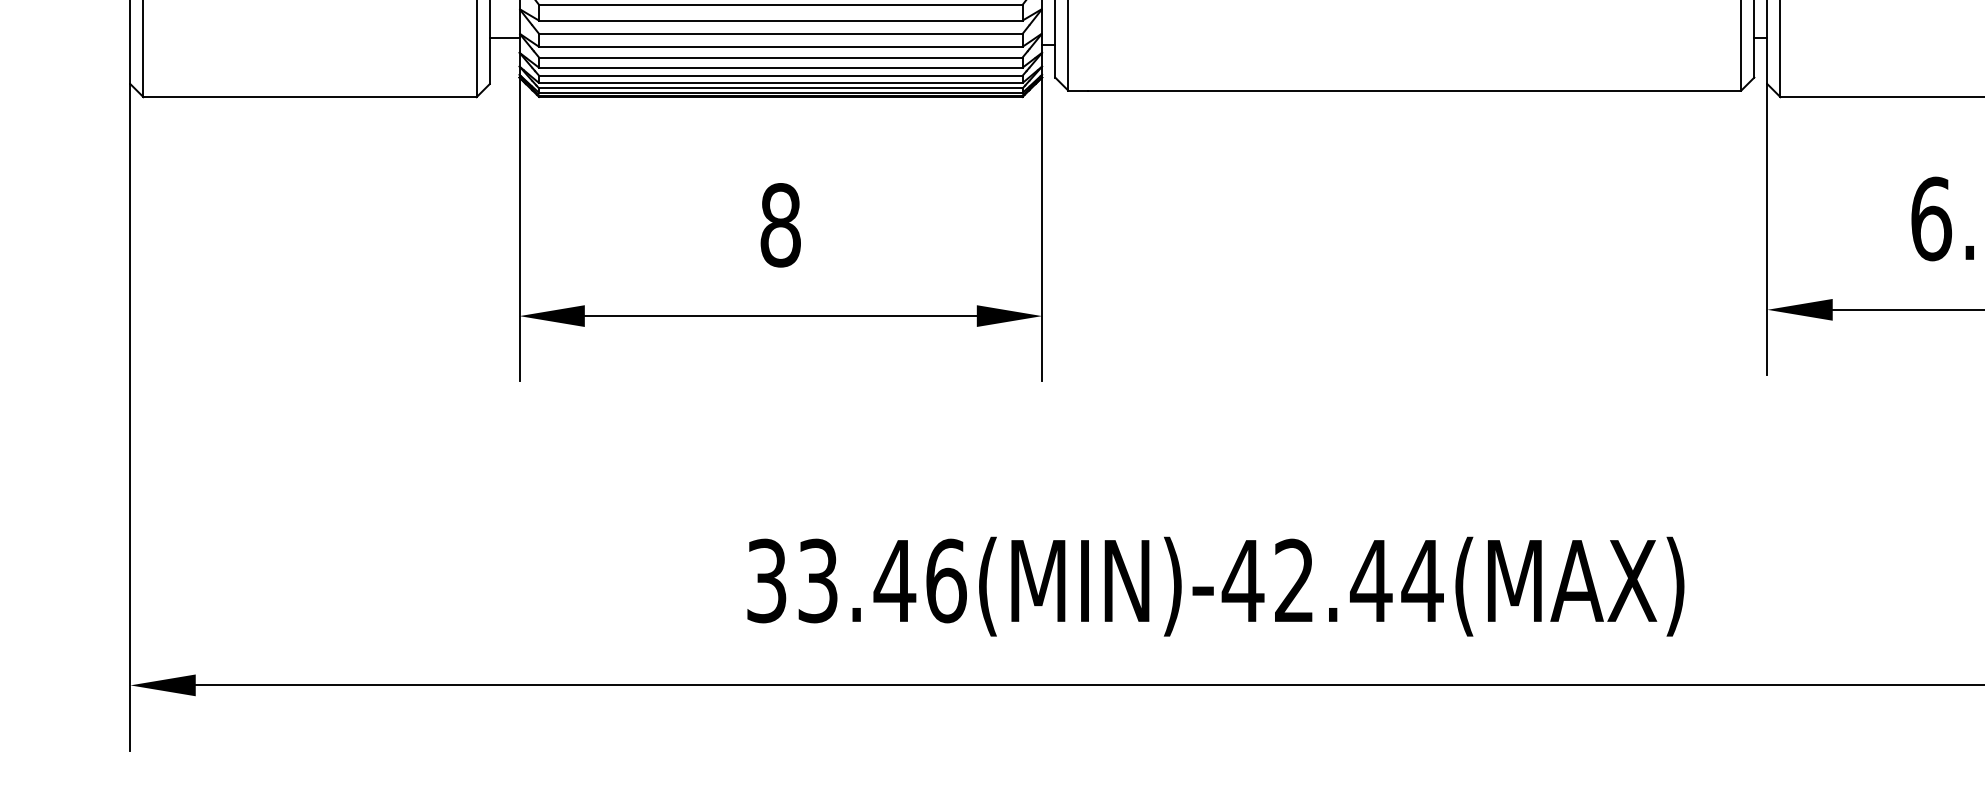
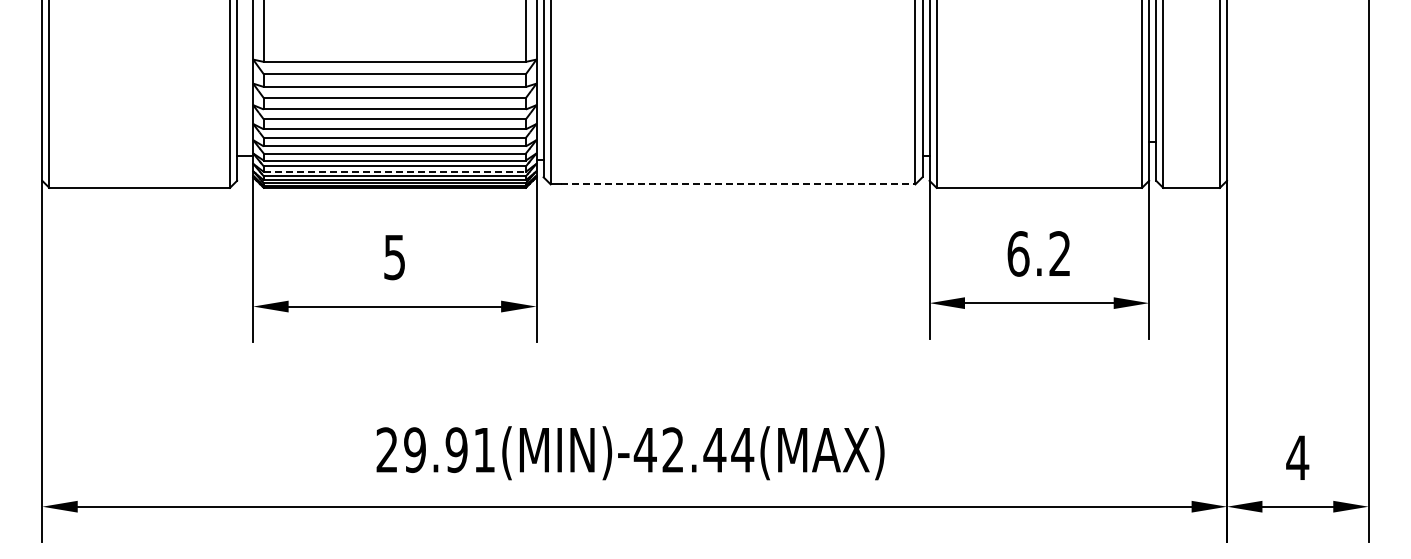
line: (782, 66) -> (395, 171), solid -> dashed
line: (1414, 90) -> (738, 184), solid -> dashed
text: (780, 225) -> (394, 257), 8 -> 5
text: (855, 581) -> (435, 450), 33.46(MIN)-42.44(MAX) -> 29.91(MIN)-42.44(MAX)

